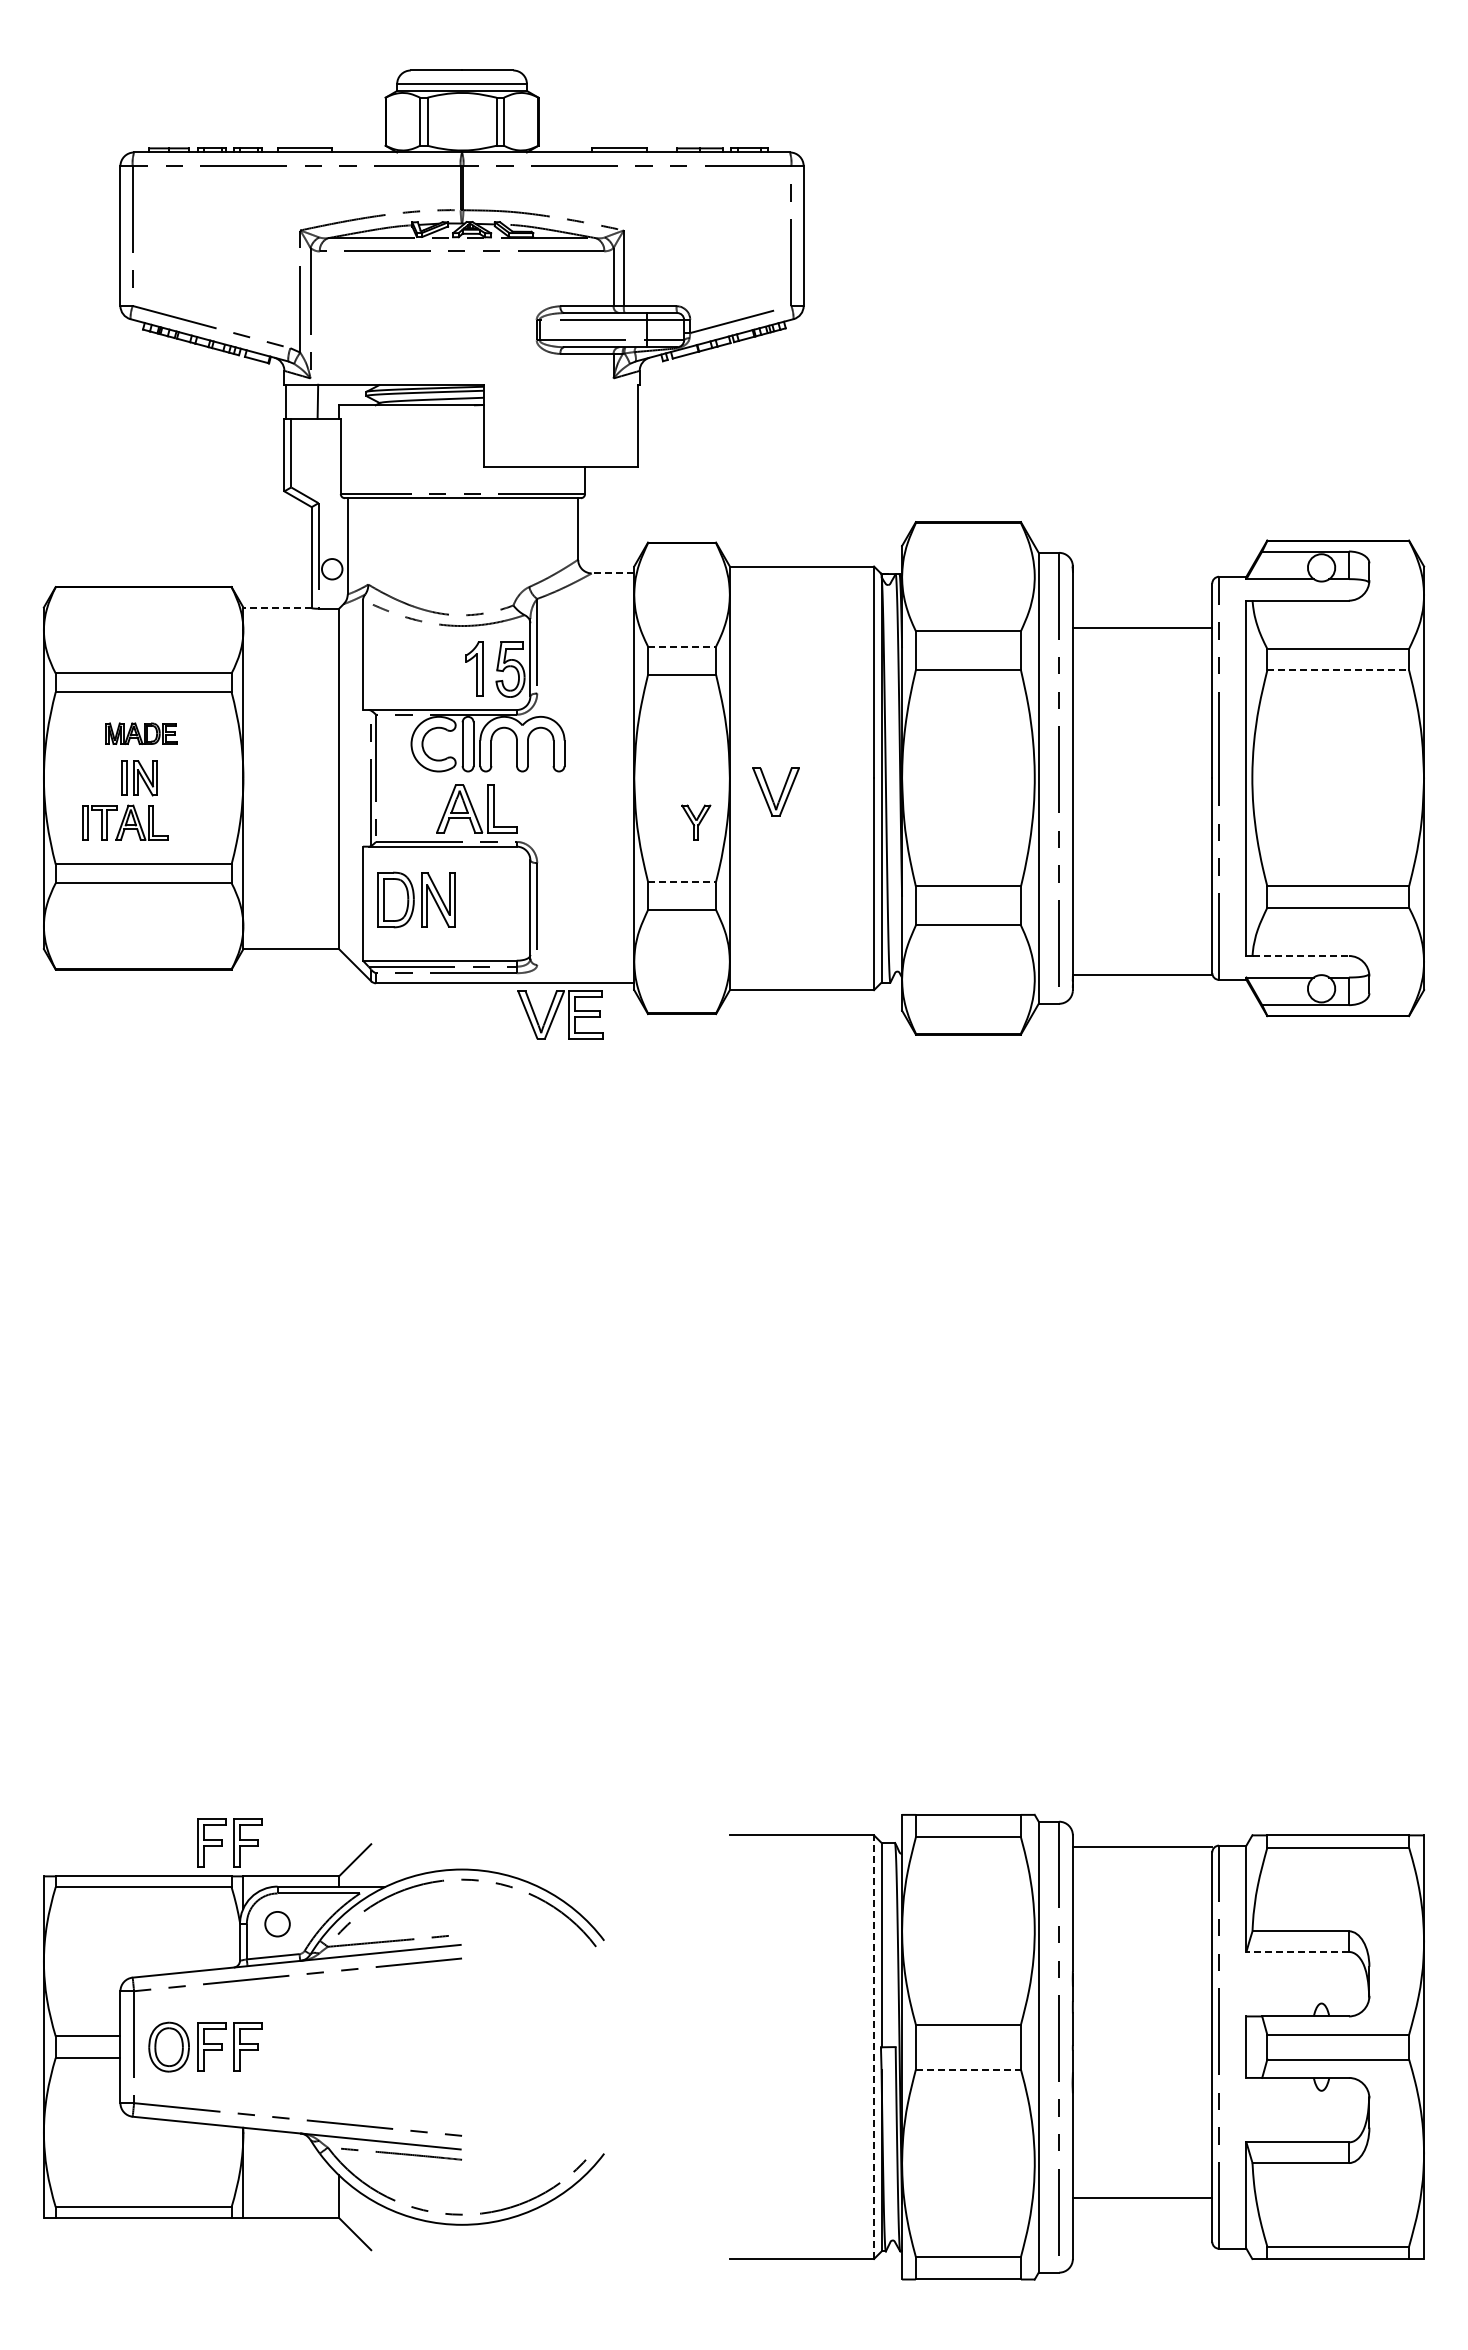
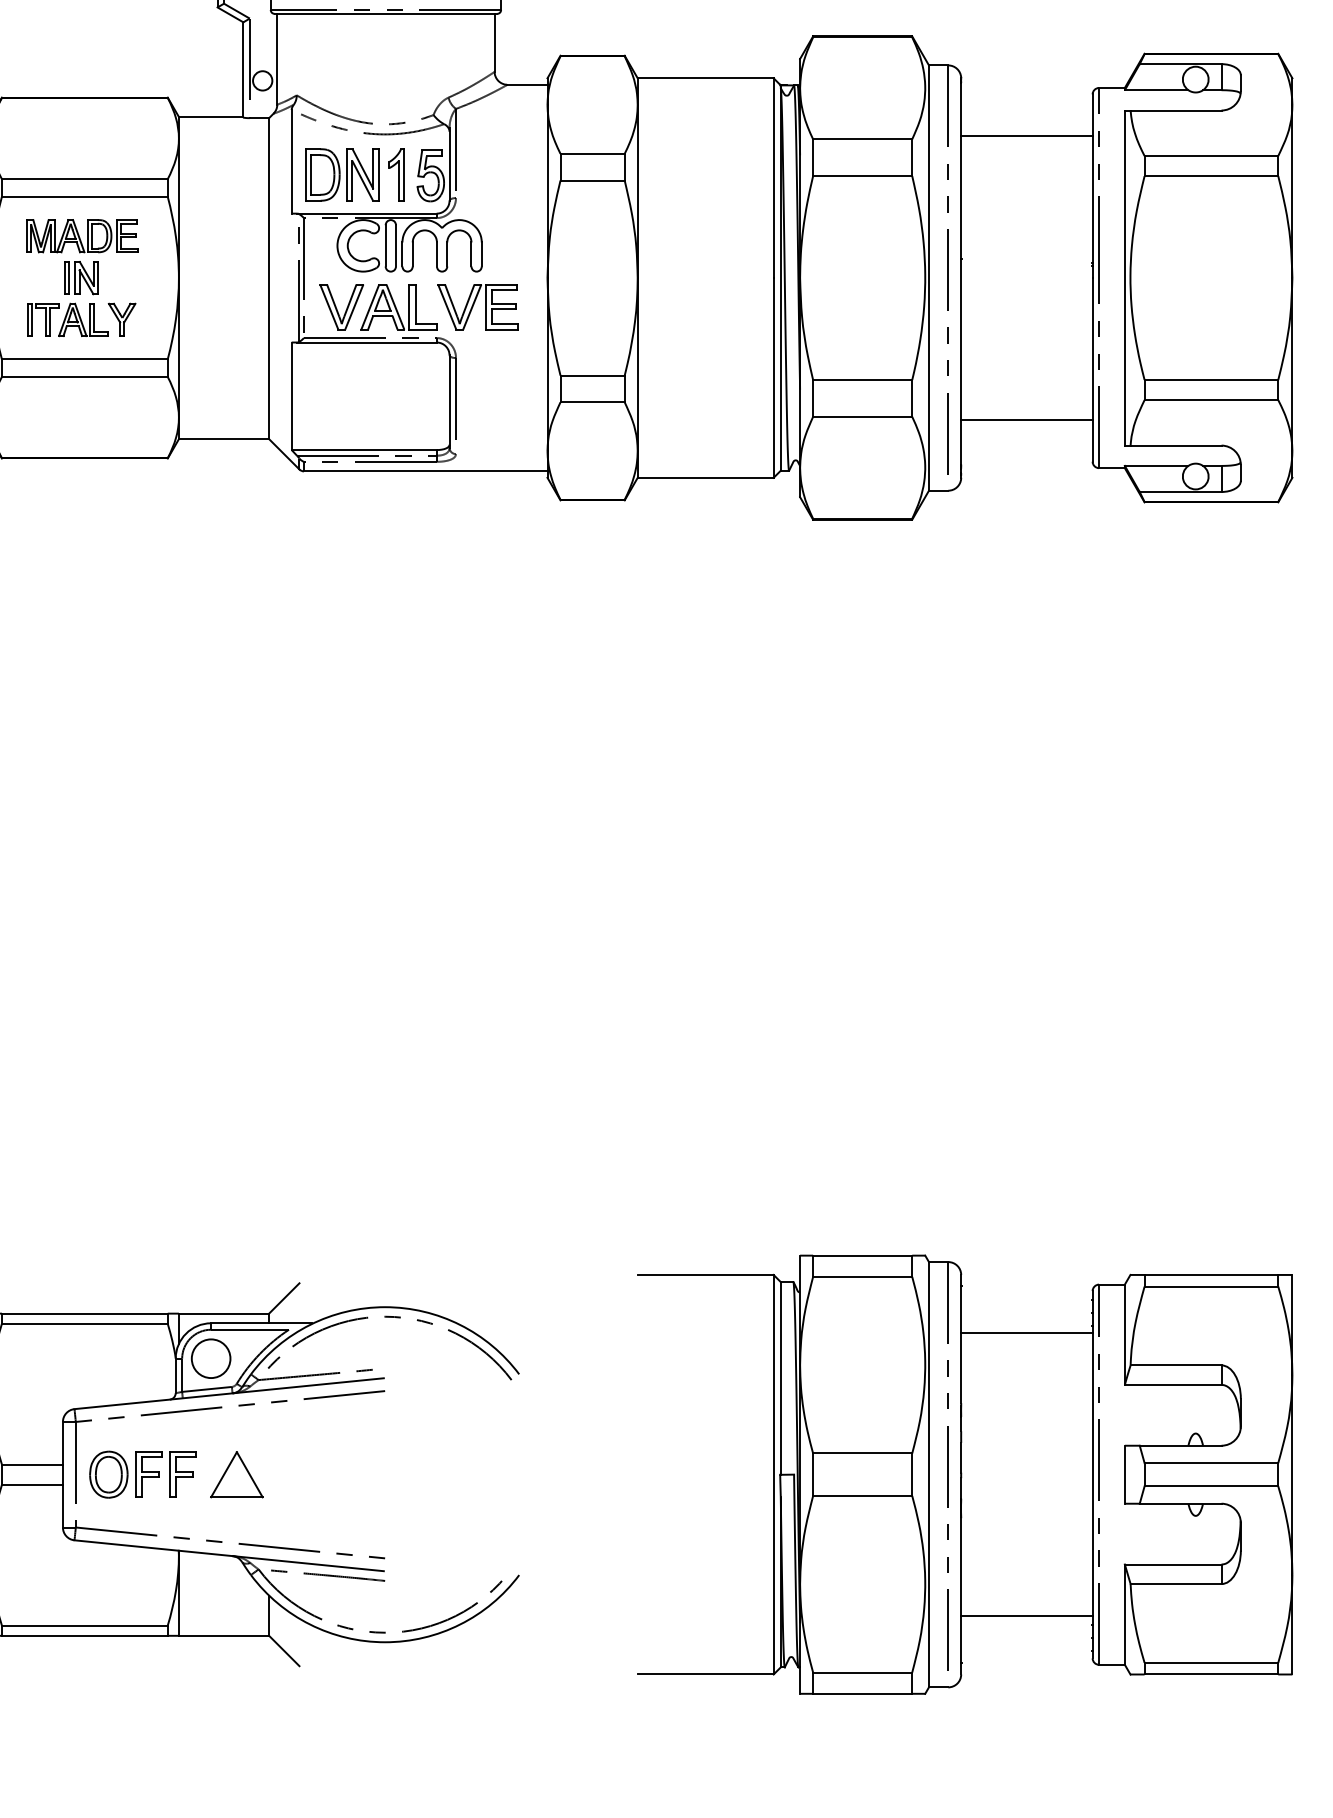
line: (612, 573) -> (527, 84), dashed -> solid
line: (277, 607) -> (211, 116), dashed -> solid
line: (682, 646) -> (593, 153), dashed -> solid
line: (1338, 670) -> (1211, 176), dashed -> solid
part: (141, 733) -> (82, 235), size x1.67
part: (775, 791) -> (341, 306), moved
part: (696, 822) -> (122, 319), moved
line: (682, 881) -> (593, 375), dashed -> solid
part: (416, 899) -> (342, 174), moved
line: (1301, 955) -> (1176, 445), dashed -> solid
line: (1142, 974) -> (1026, 419), moved
part: (560, 1014) -> (477, 306), moved
part: (229, 1842) -> (165, 1281), removed
line: (1142, 1846) -> (1026, 1332), moved
circle: (277, 1923) -> (211, 1358), size x1.67
line: (1297, 1951) -> (1173, 1384), dashed -> solid
part: (304, 2047) -> (236, 1475), added
line: (874, 2047) -> (774, 1475), dashed -> solid
line: (968, 2069) -> (862, 1495), dashed -> solid

